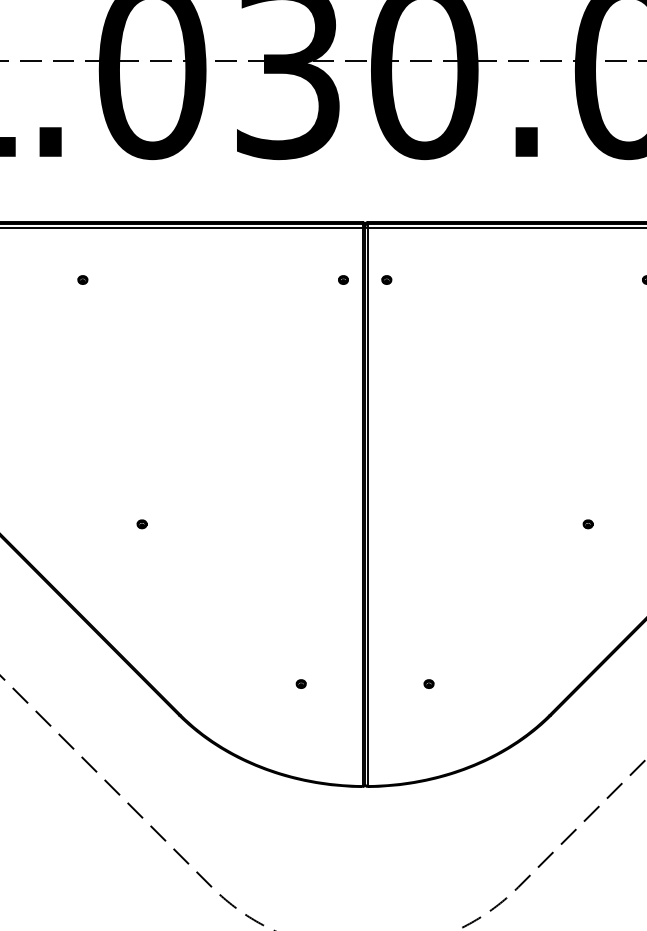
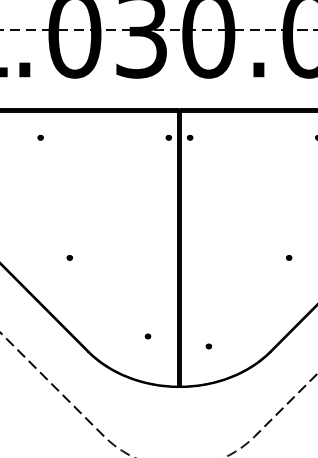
part: (428, 684) -> (208, 346), moved

